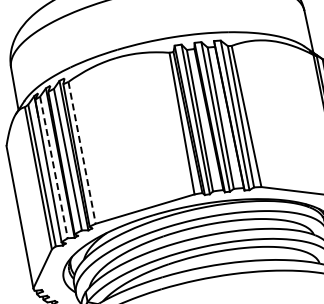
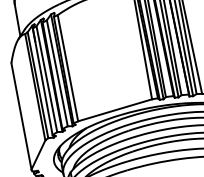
line: (82, 153) -> (68, 68), dashed -> solid
line: (54, 167) -> (47, 79), dashed -> solid

